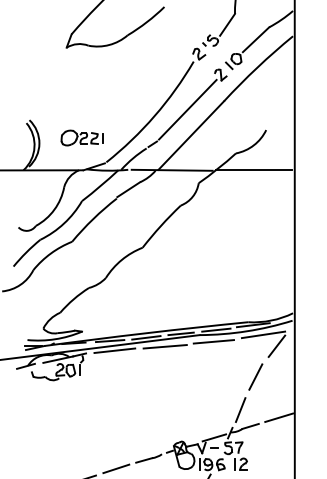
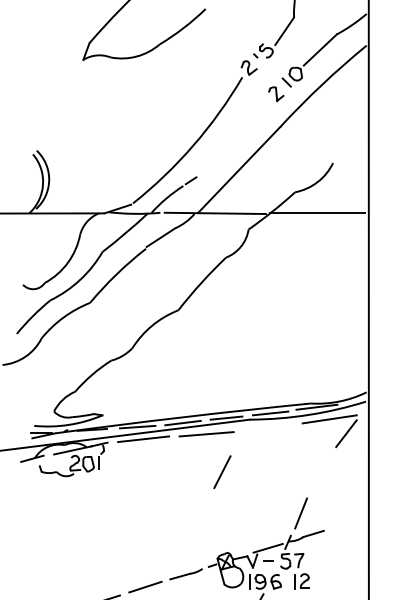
line: (187, 109) -> (234, 137), removed
part: (81, 137) -> (101, 172), removed
line: (213, 341) -> (267, 427), removed
line: (255, 376) -> (222, 471), moved
line: (279, 417) -> (349, 522), removed

